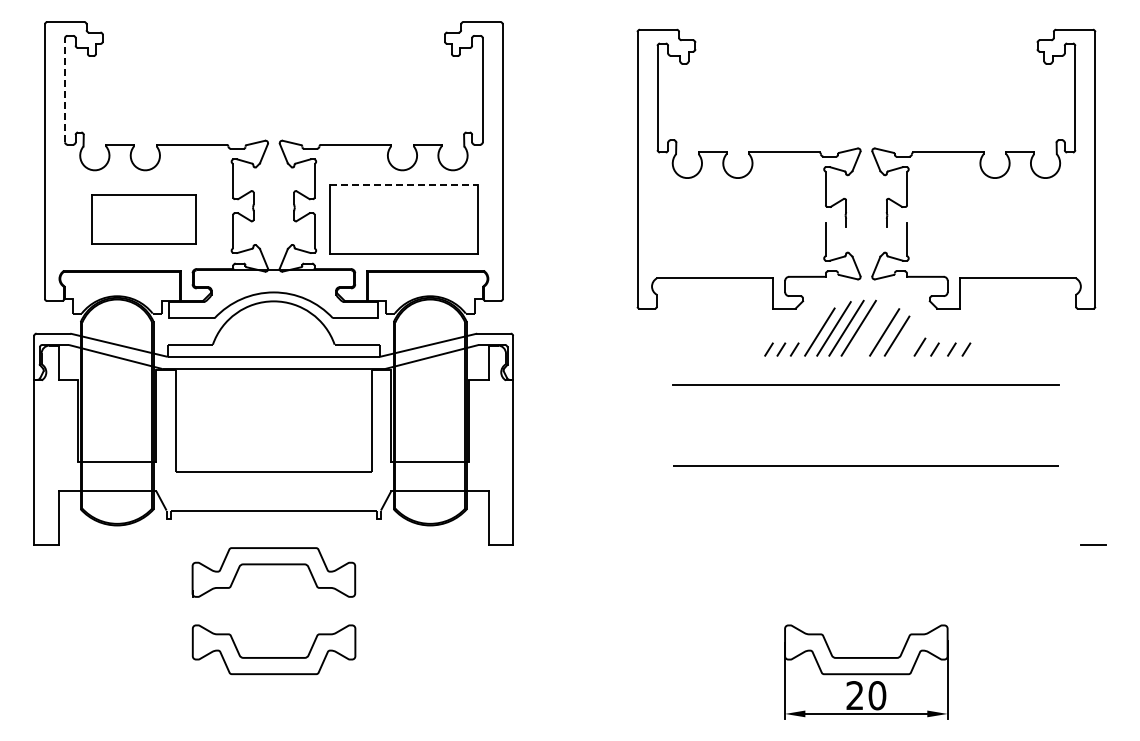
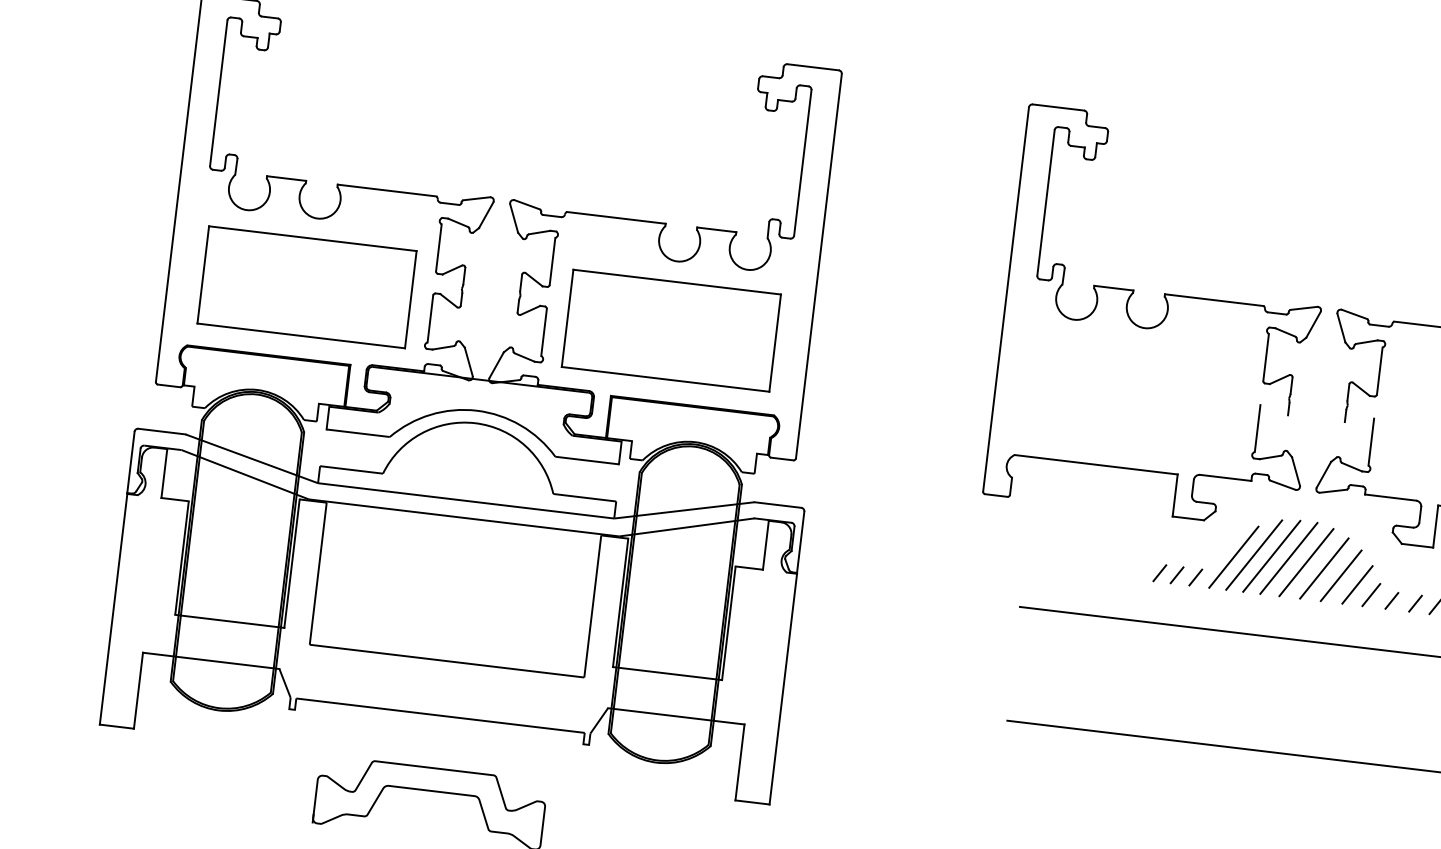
line: (65, 89) -> (219, 92), dashed -> solid
line: (404, 184) -> (677, 281), dashed -> solid
part: (143, 219) -> (306, 287), size x1.43
line: (871, 329) -> (1306, 562), added
line: (909, 340) -> (1357, 583), added

